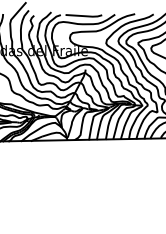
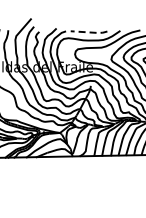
line: (84, 16) -> (89, 32), solid -> dashed

